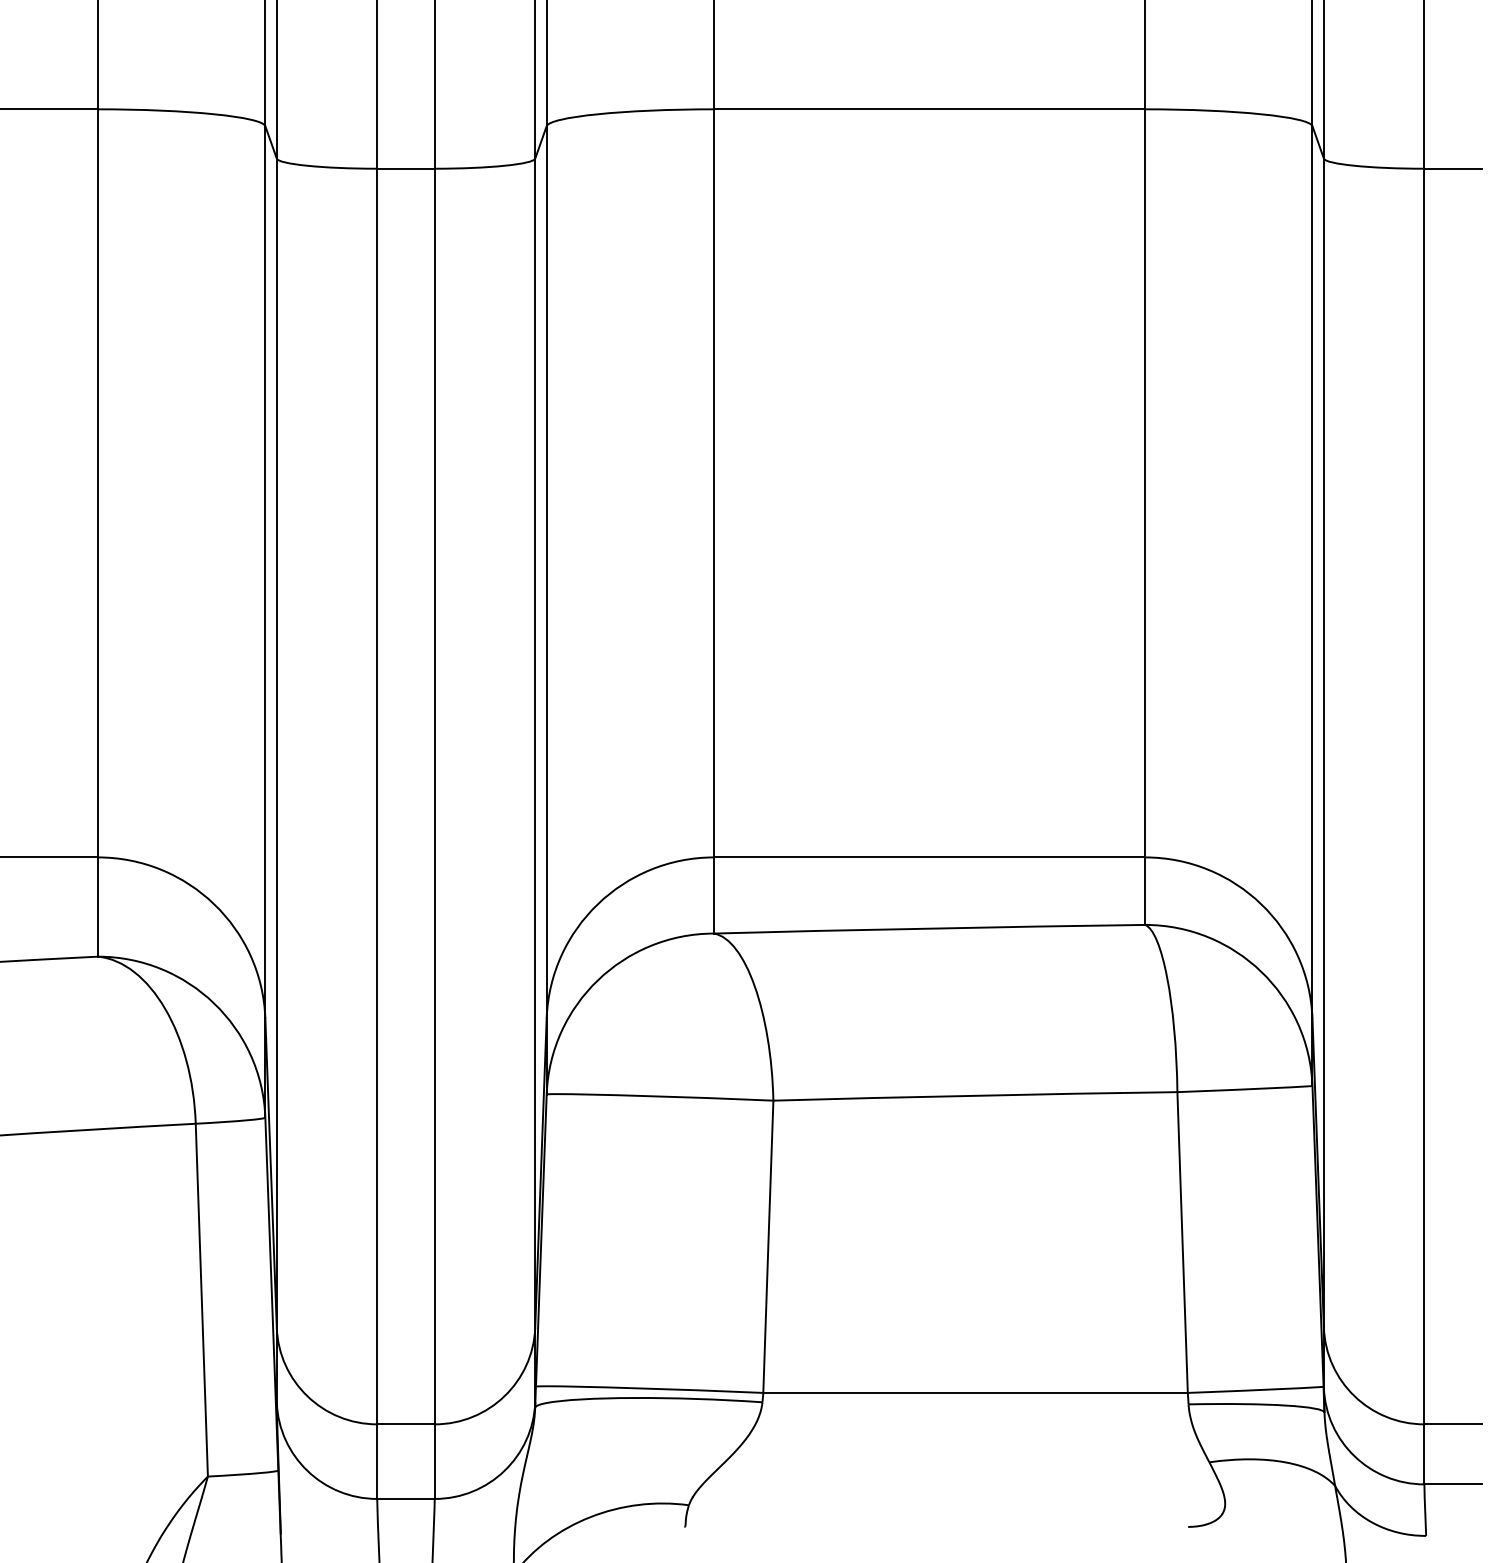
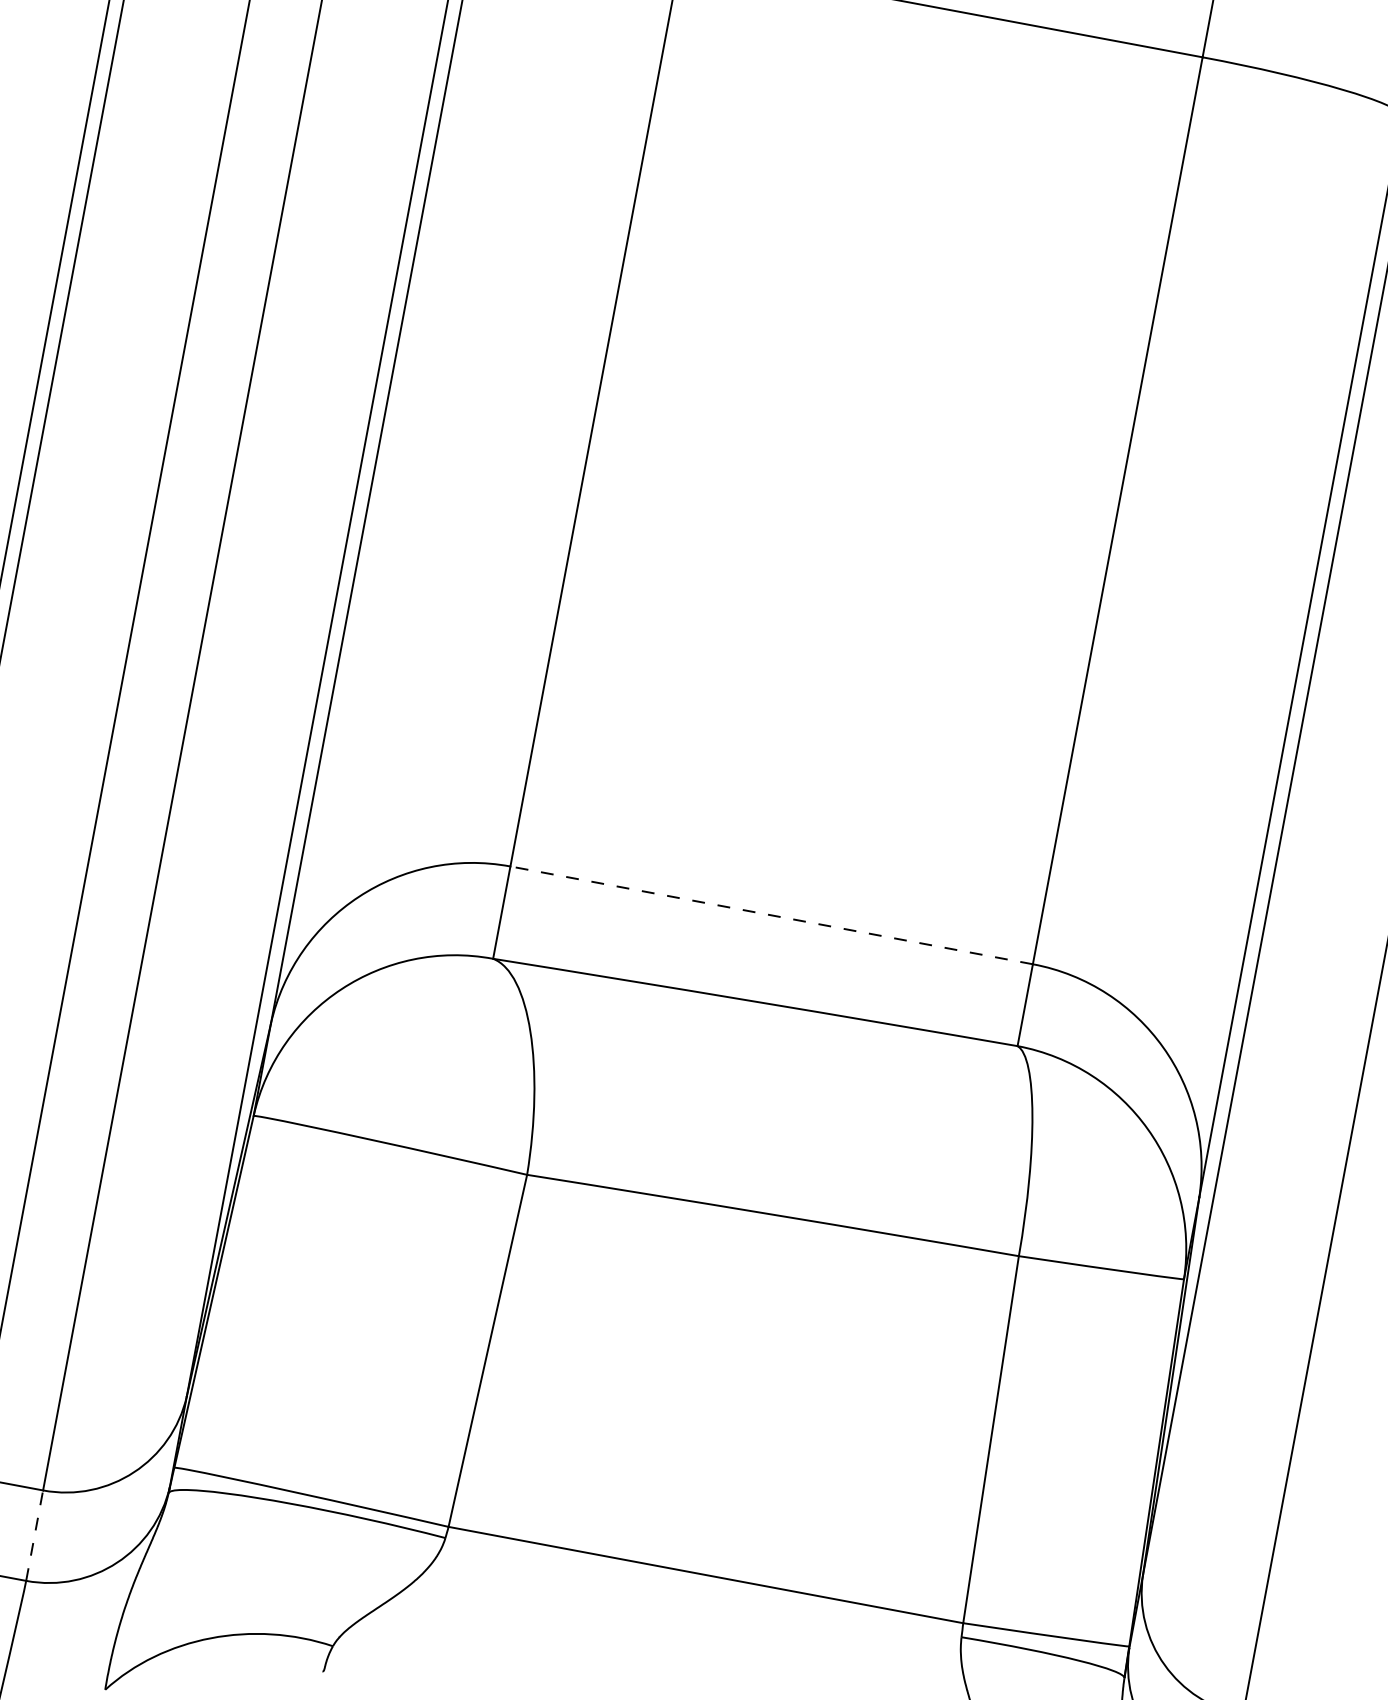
line: (929, 857) -> (771, 915), solid -> dashed
line: (434, 1461) -> (34, 1535), solid -> dashed

